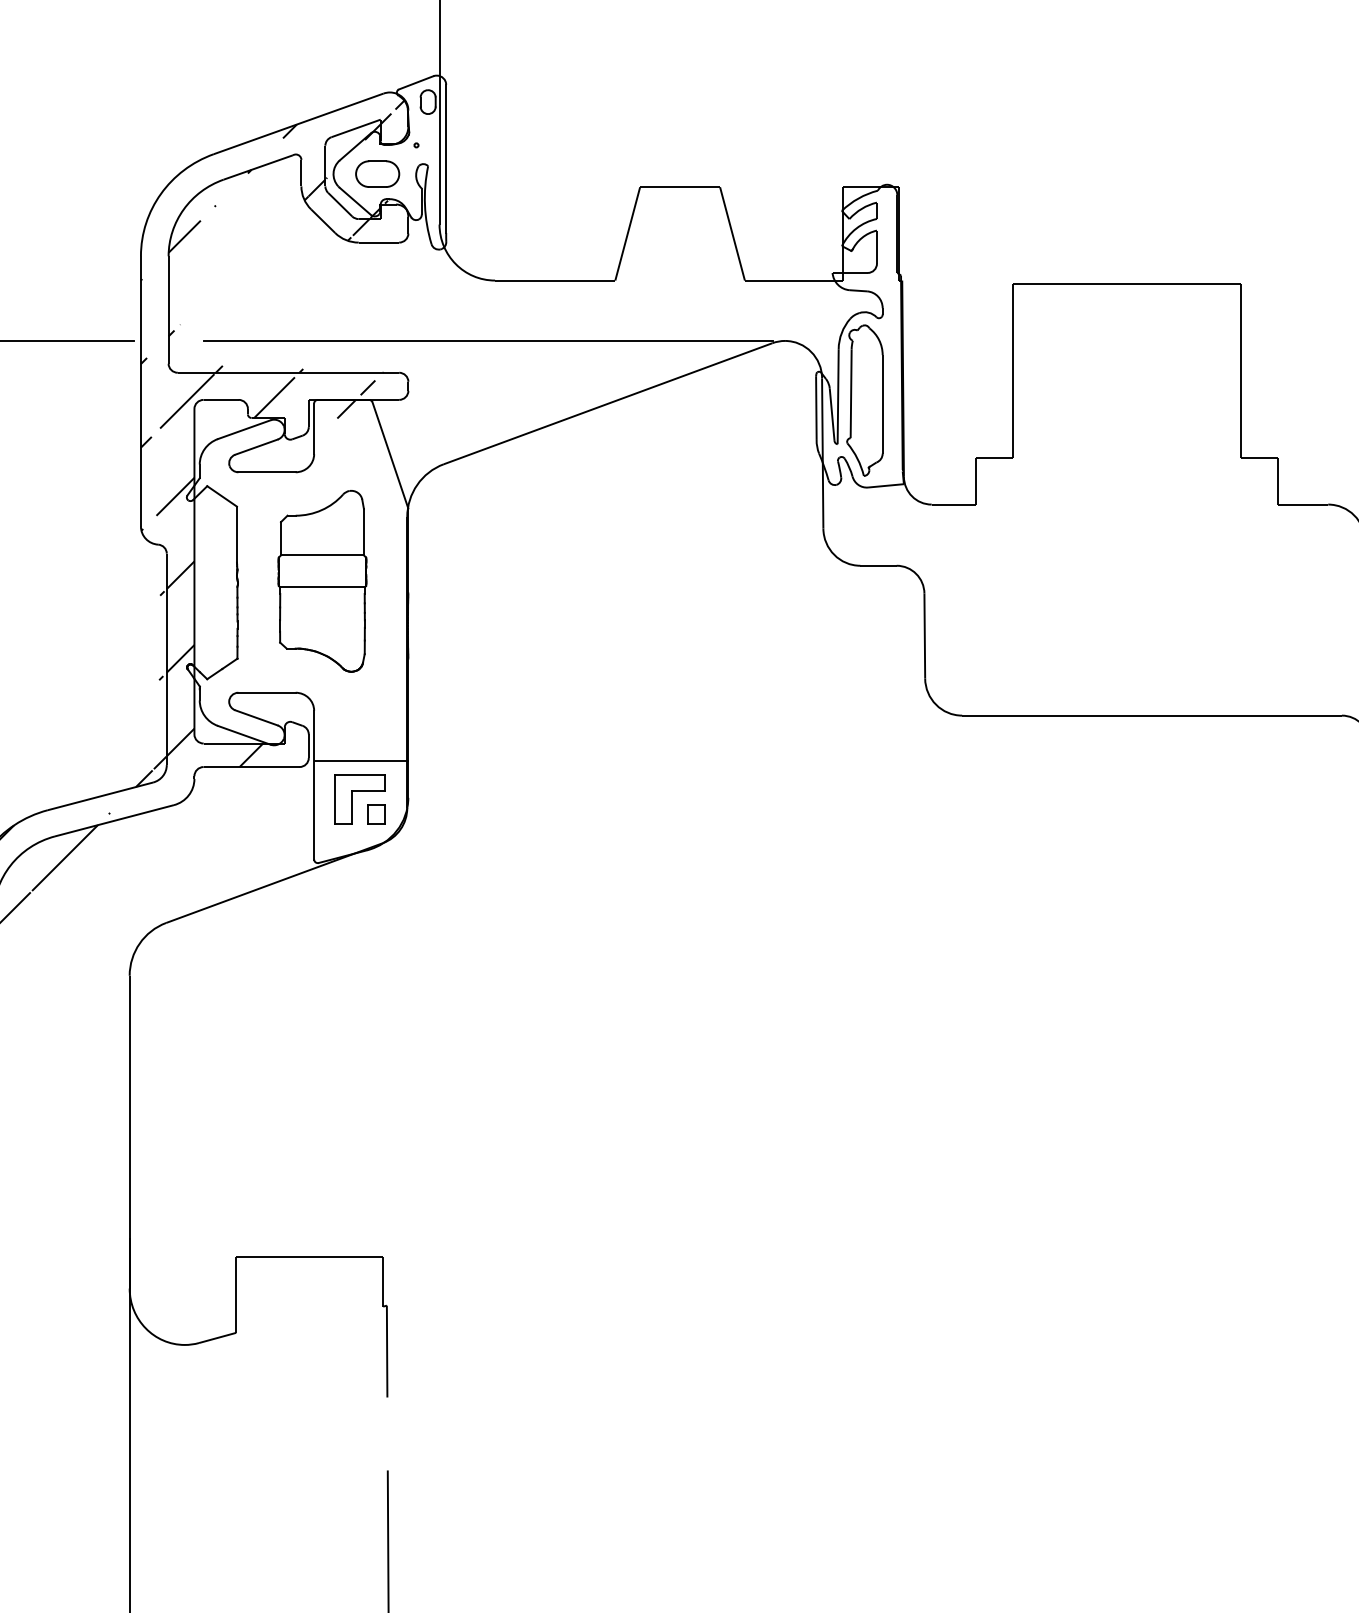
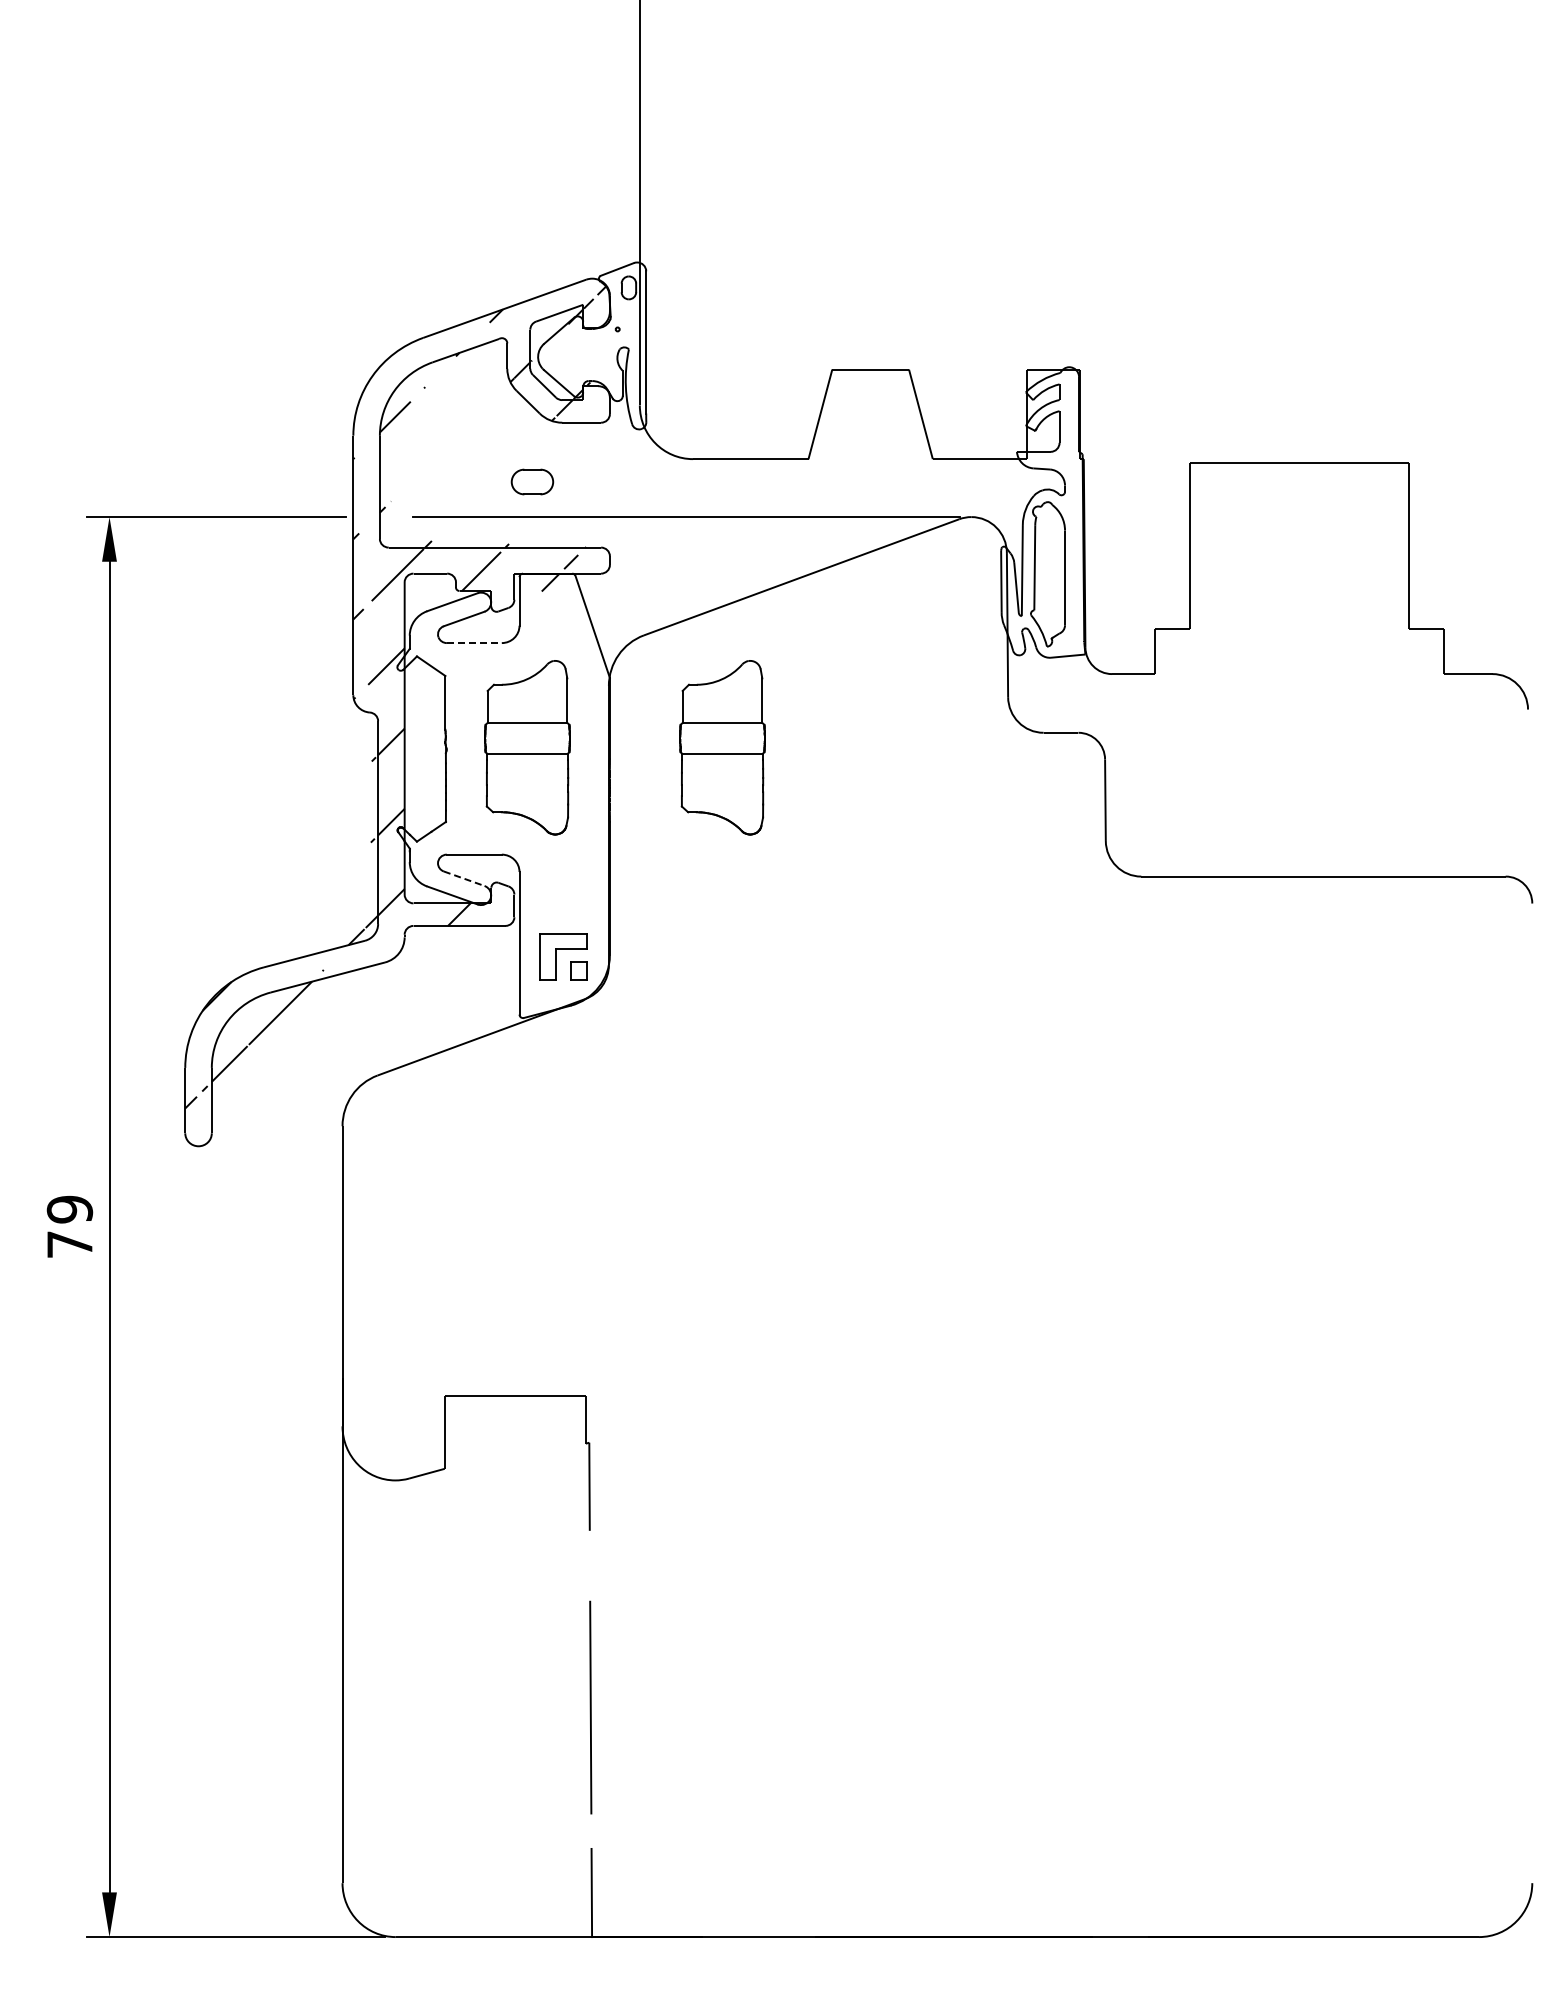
part: (377, 173) -> (532, 481), moved
line: (267, 472) -> (474, 643), solid -> dashed
part: (525, 581) -> (722, 747), added
line: (256, 717) -> (464, 878), solid -> dashed
line: (361, 761) -> (564, 920), removed

